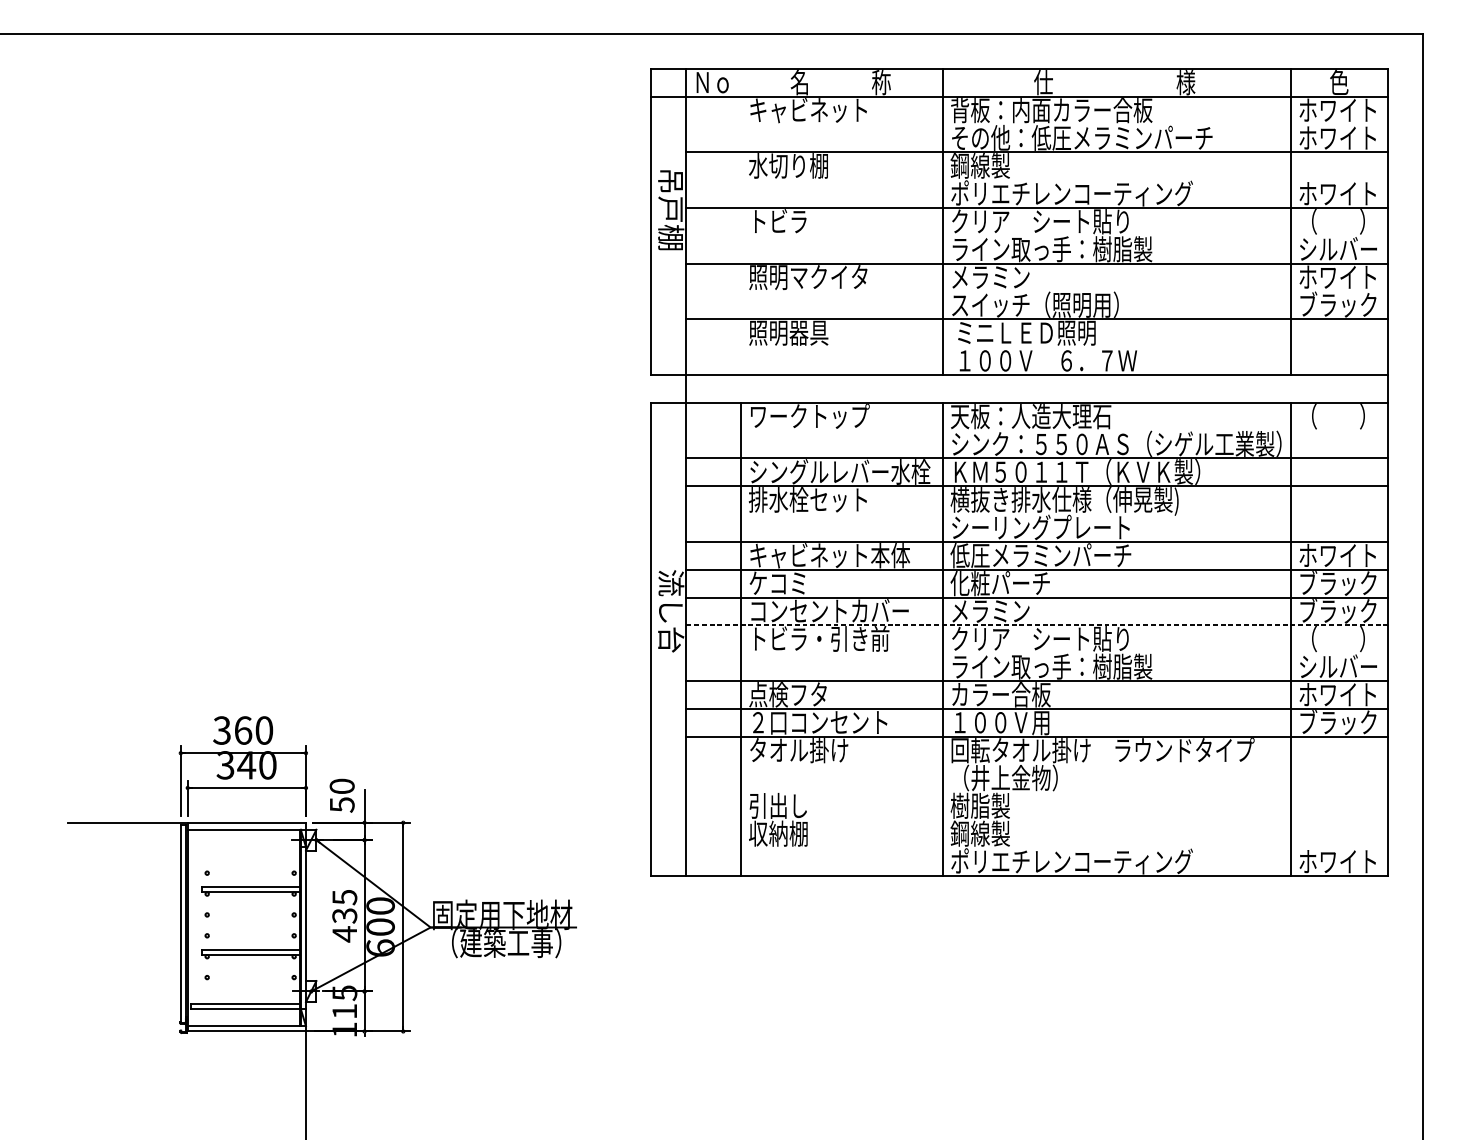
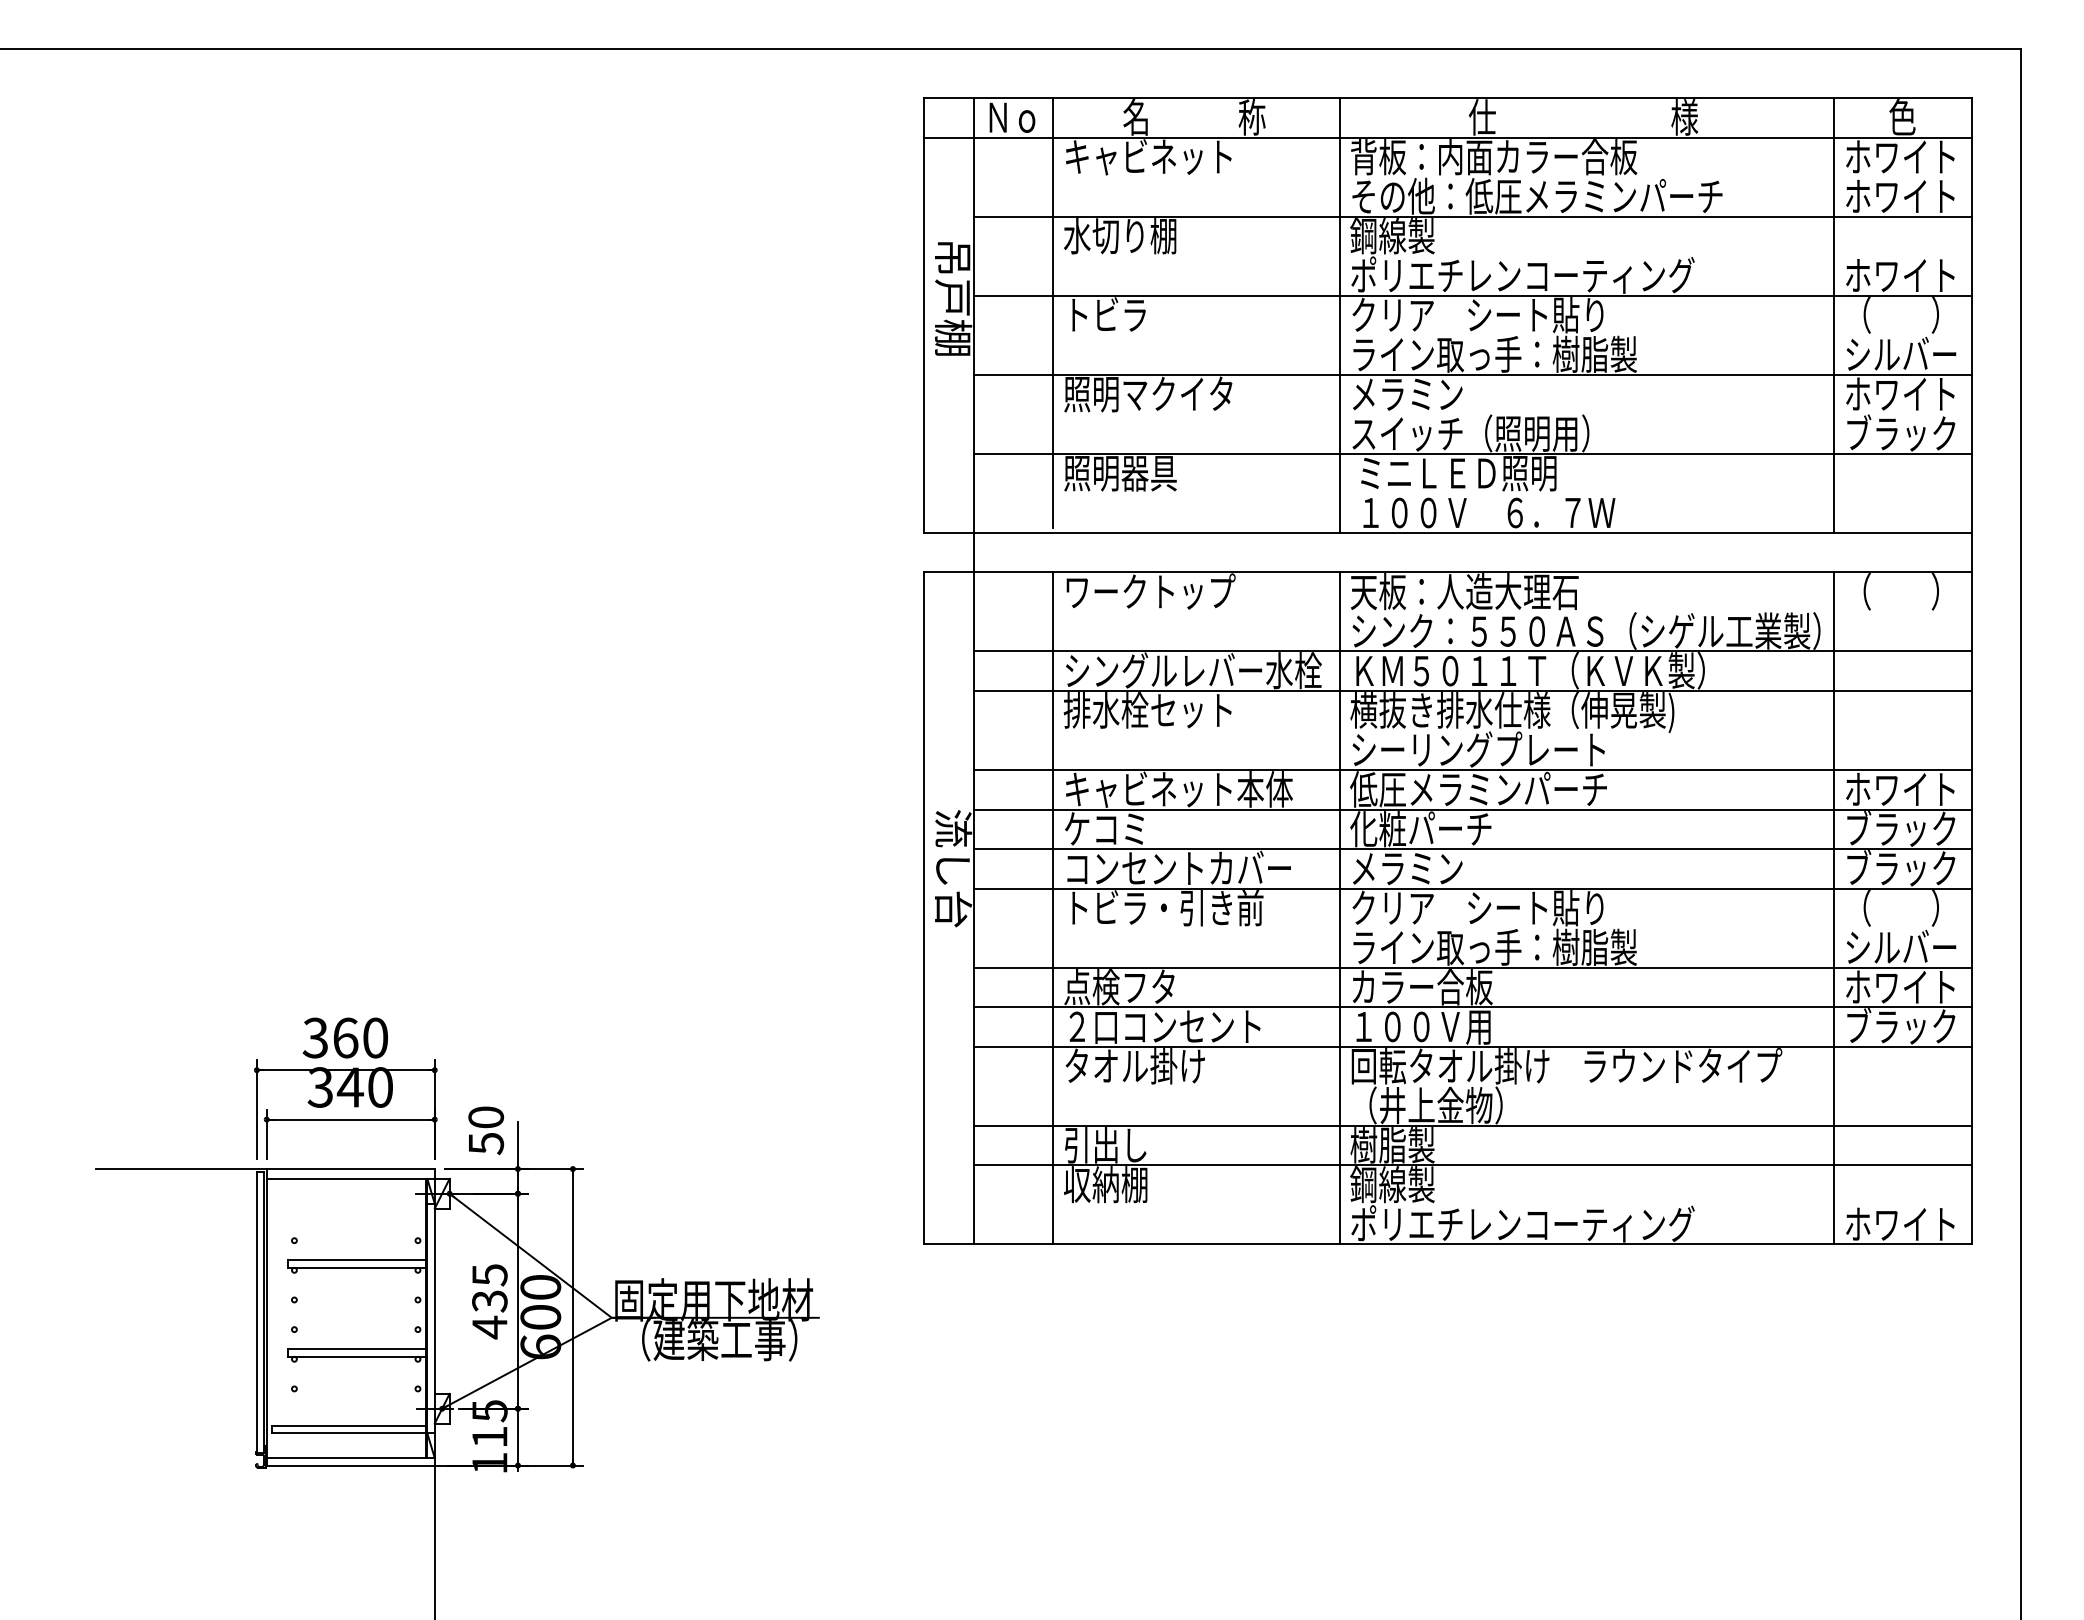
line: (740, 219) -> (1052, 312), added
line: (1036, 625) -> (1472, 888), dashed -> solid
line: (1036, 792) -> (1472, 1125), added
line: (1036, 820) -> (1472, 1165), added

